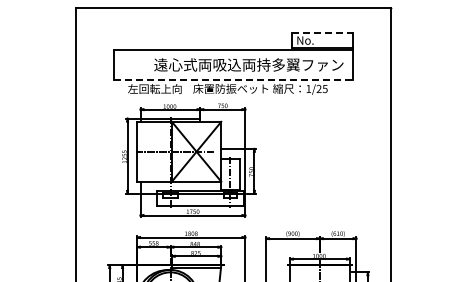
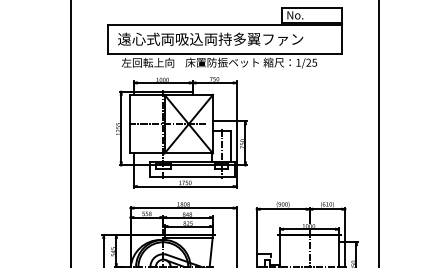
line: (322, 32) -> (312, 7), dashed -> solid
text: (248, 64) -> (210, 38), moved
line: (233, 80) -> (224, 54), dashed -> solid

